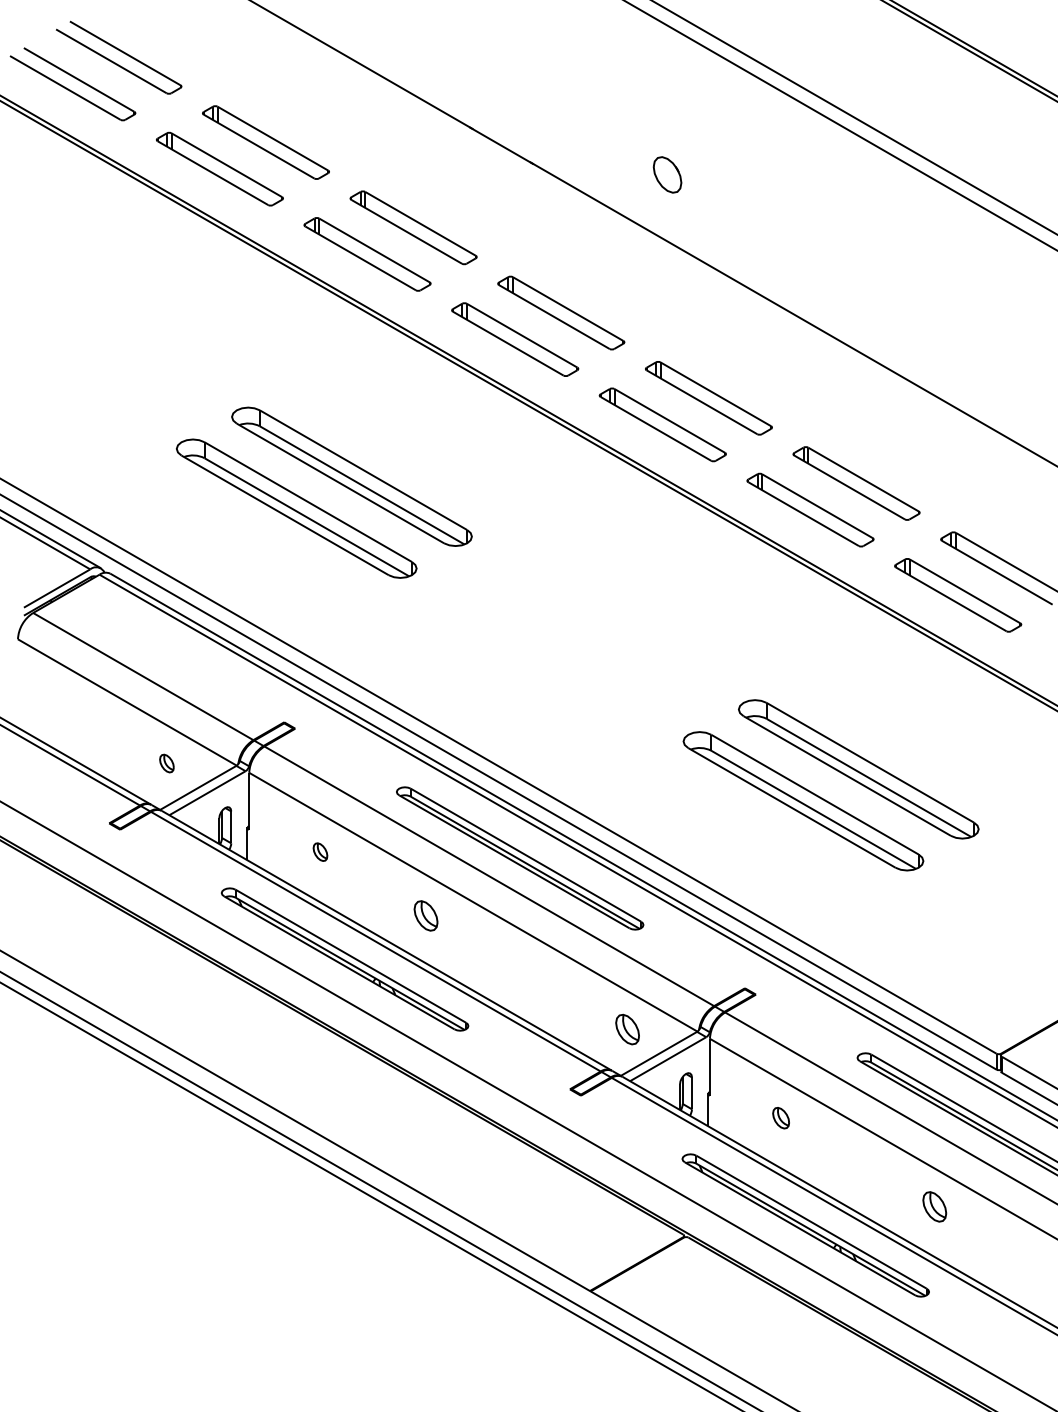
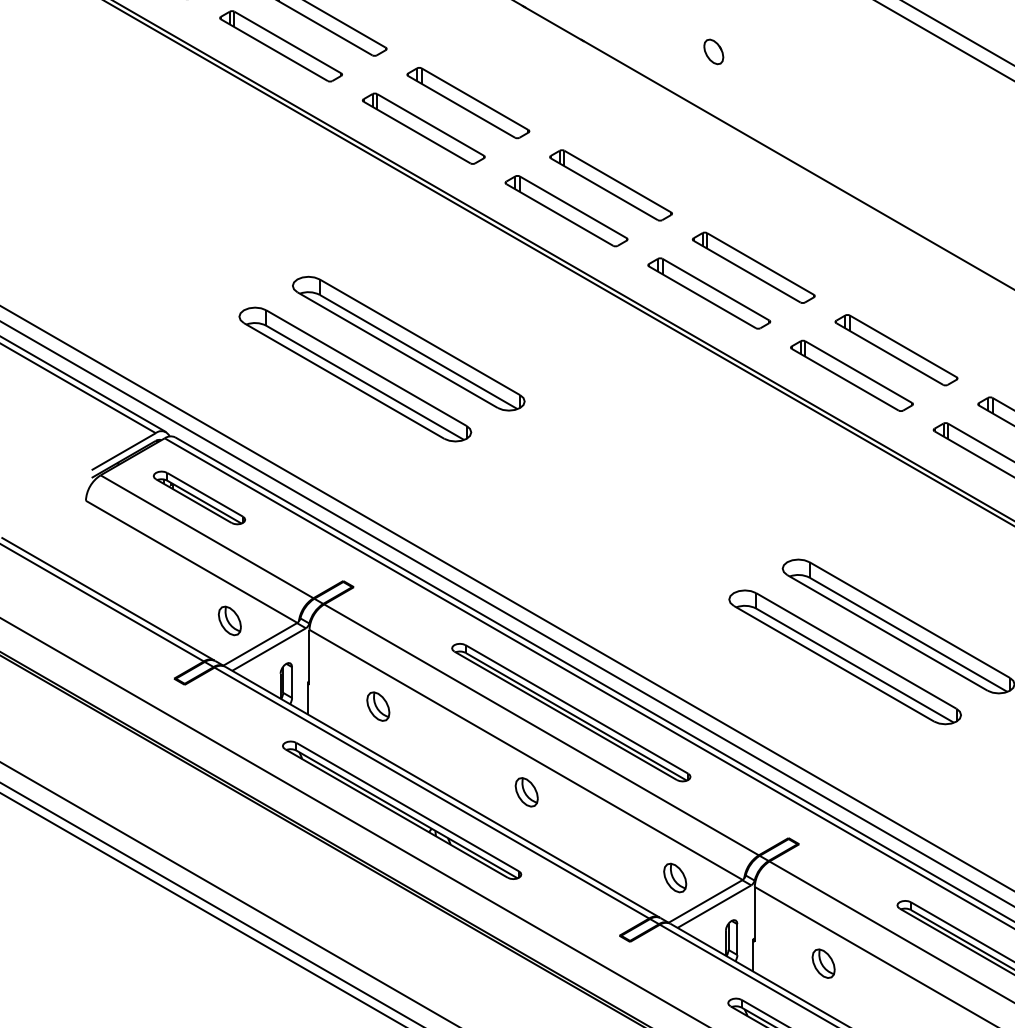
part: (667, 174) -> (713, 51), size x0.71
part: (135, 636) -> (199, 498), added
part: (166, 763) -> (229, 620), size x1.67
part: (320, 851) -> (378, 705), size x1.67
part: (425, 915) -> (526, 791), moved
part: (780, 1117) -> (822, 962), size x1.43

